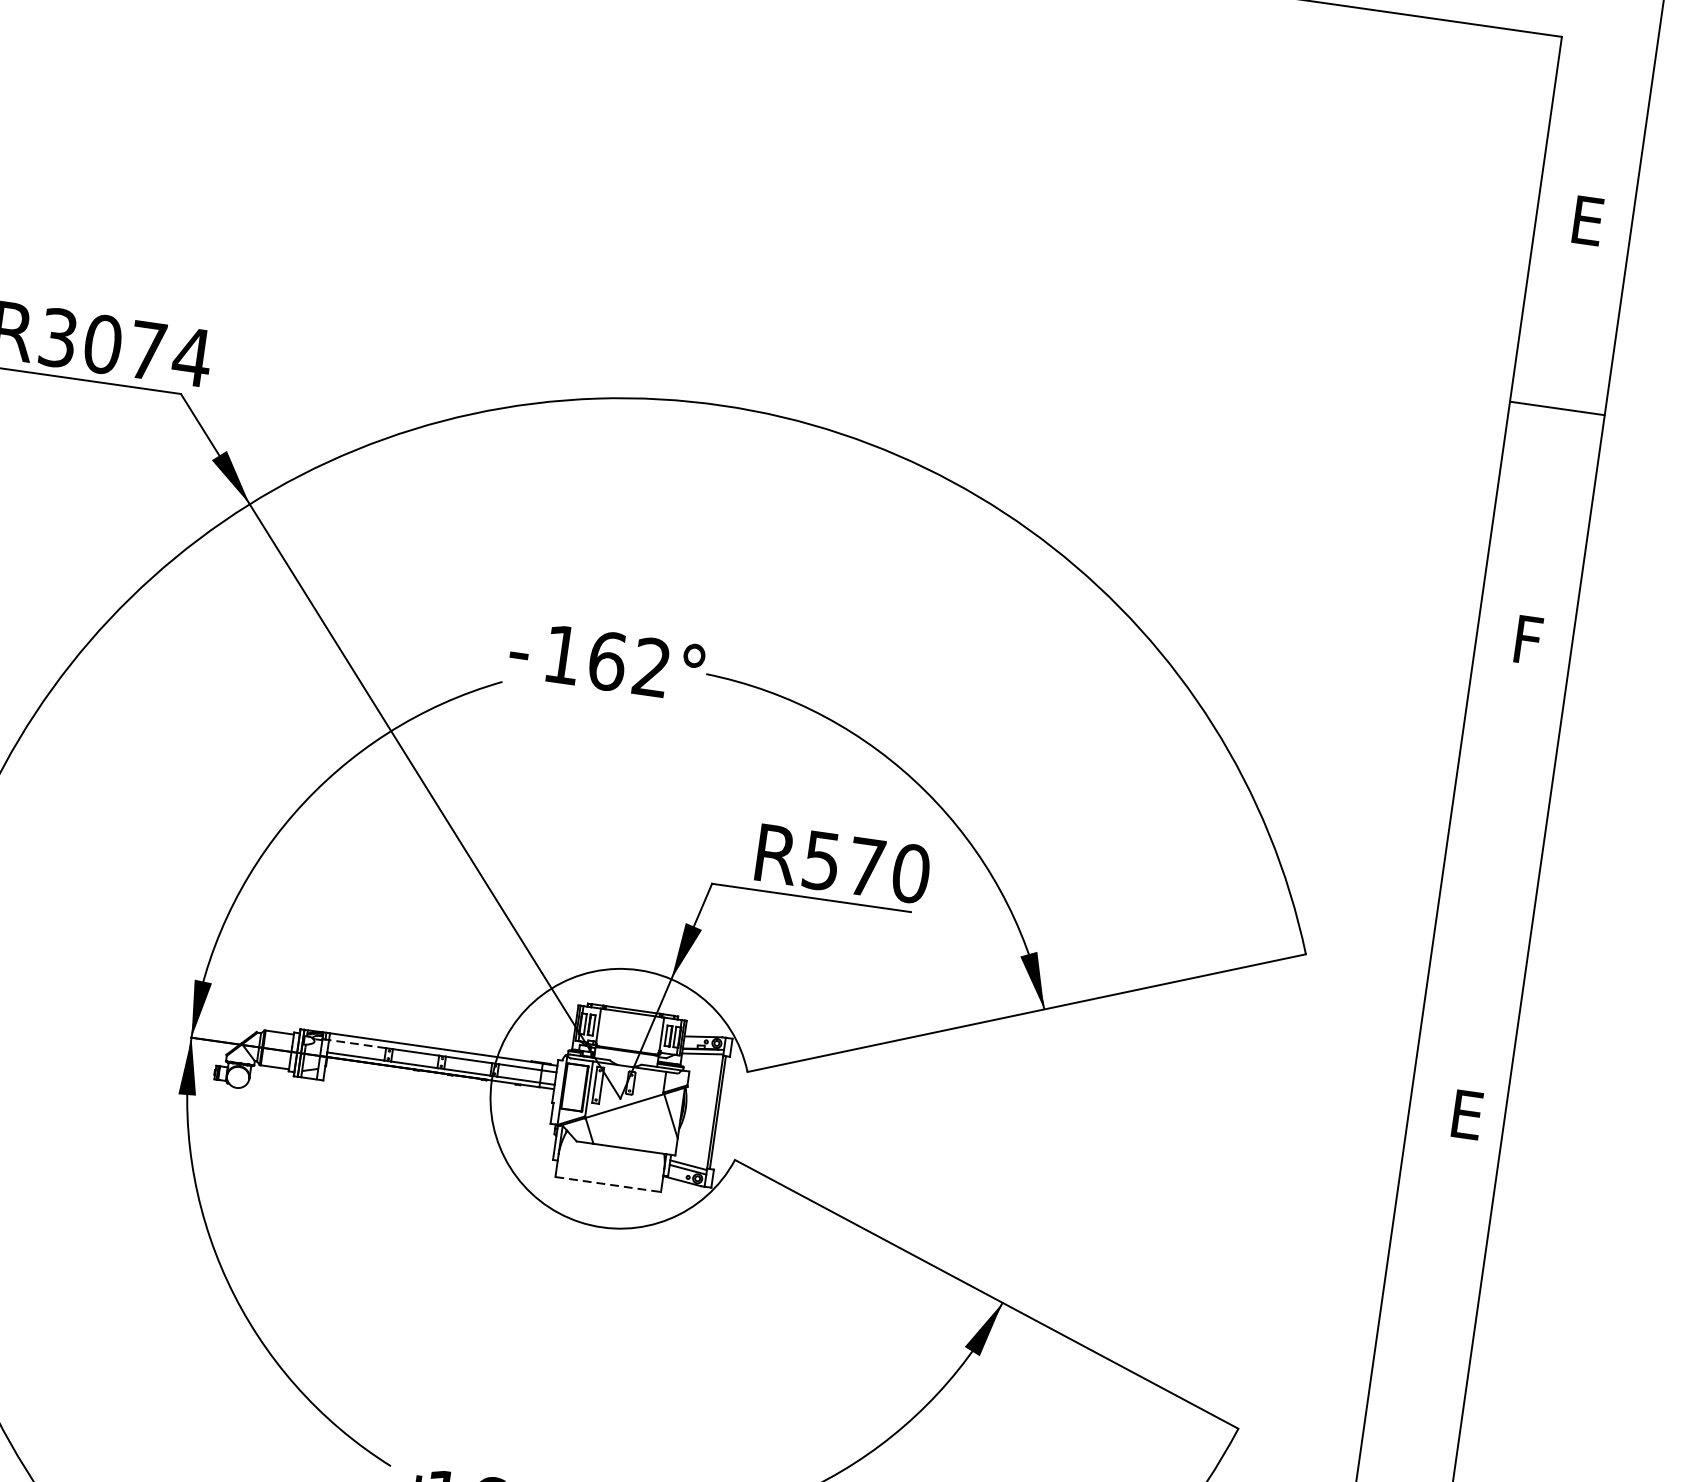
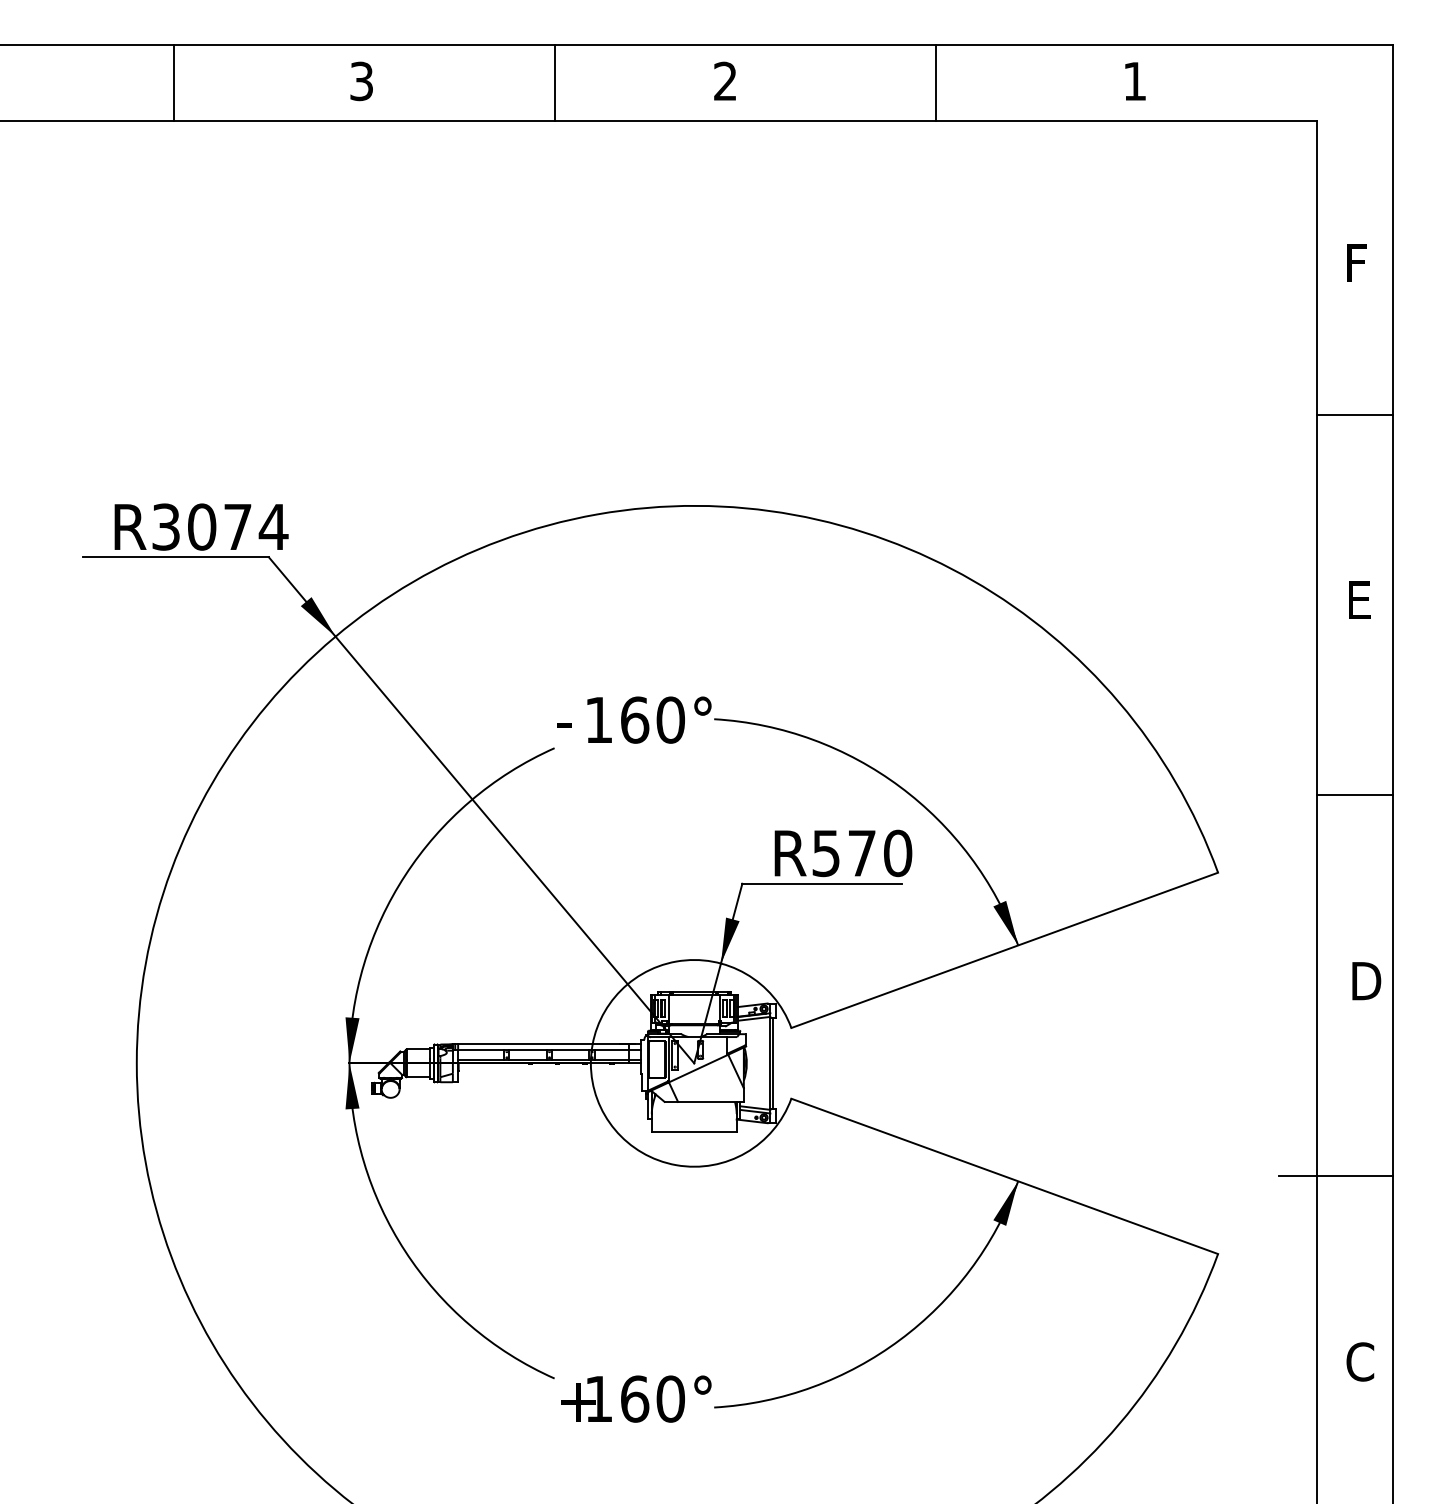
text: (1591, 220) -> (1360, 262), E -> F
text: (1532, 639) -> (1361, 599), F -> E
text: (651, 666) -> (670, 719), 162° -> 160°
line: (1489, 882) -> (1354, 795), added
line: (358, 1043) -> (481, 1049), dashed -> solid
text: (1471, 1115) -> (1366, 981), E -> D
line: (608, 1184) -> (694, 1132), dashed -> solid
line: (1398, 1353) -> (1335, 1176), added

